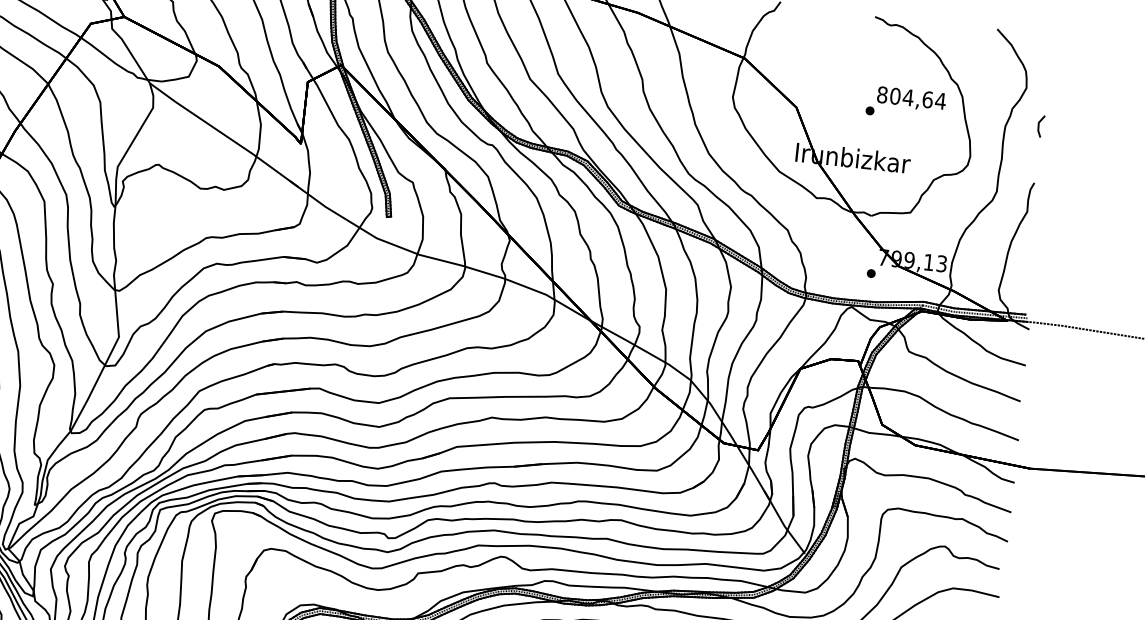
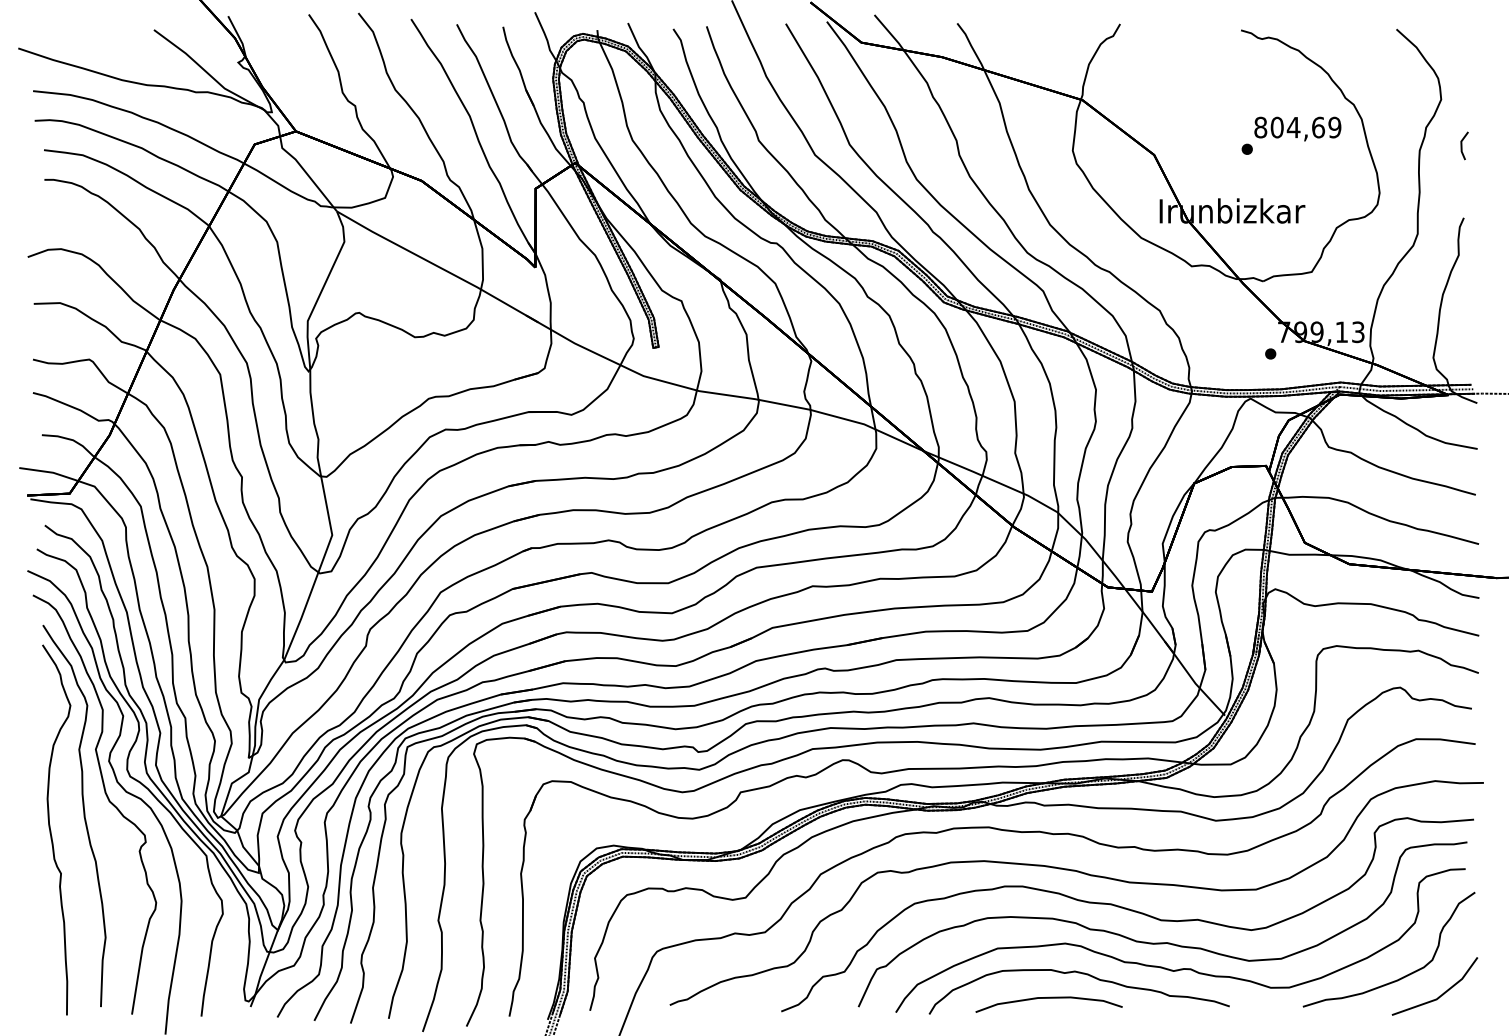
text: (940, 101) -> (1334, 127), 804,64 -> 804,69

